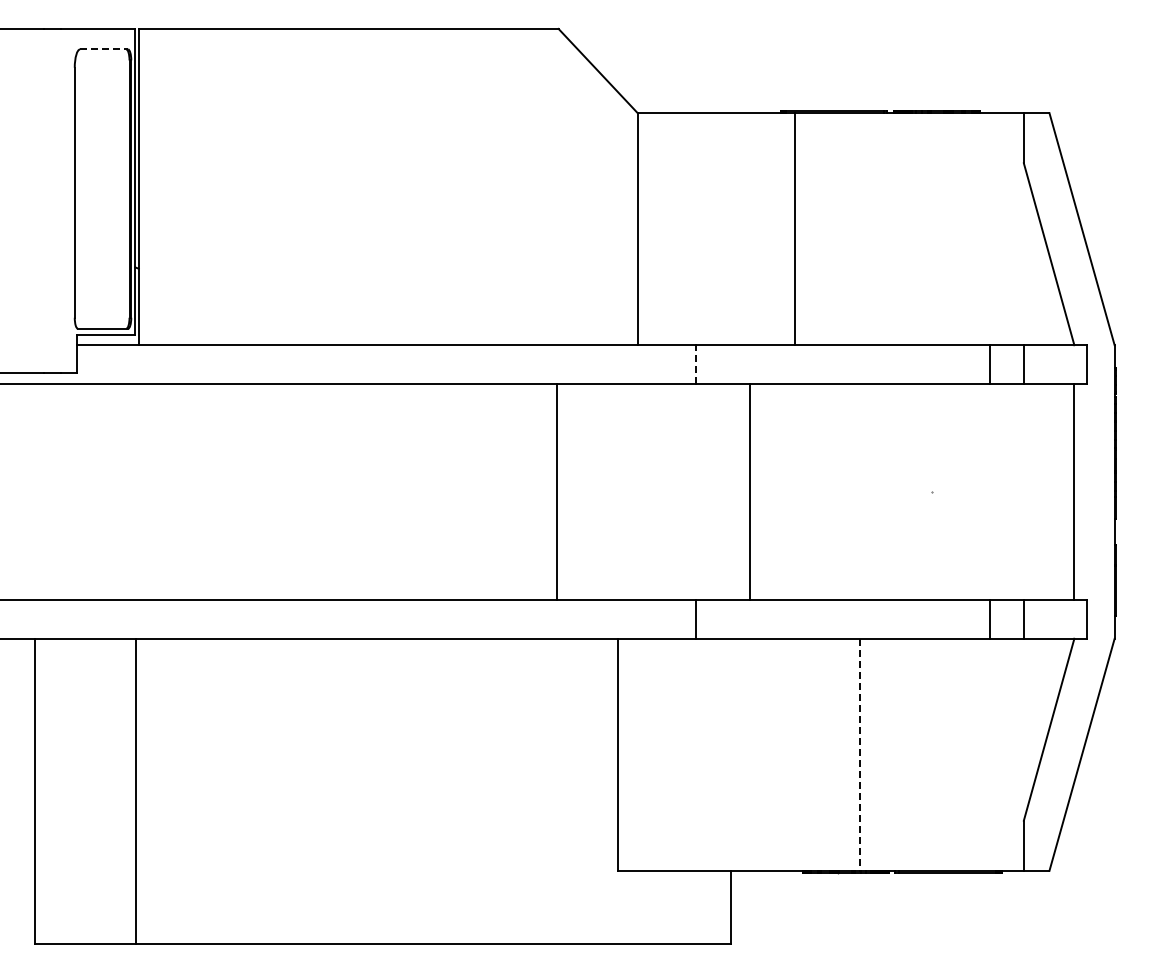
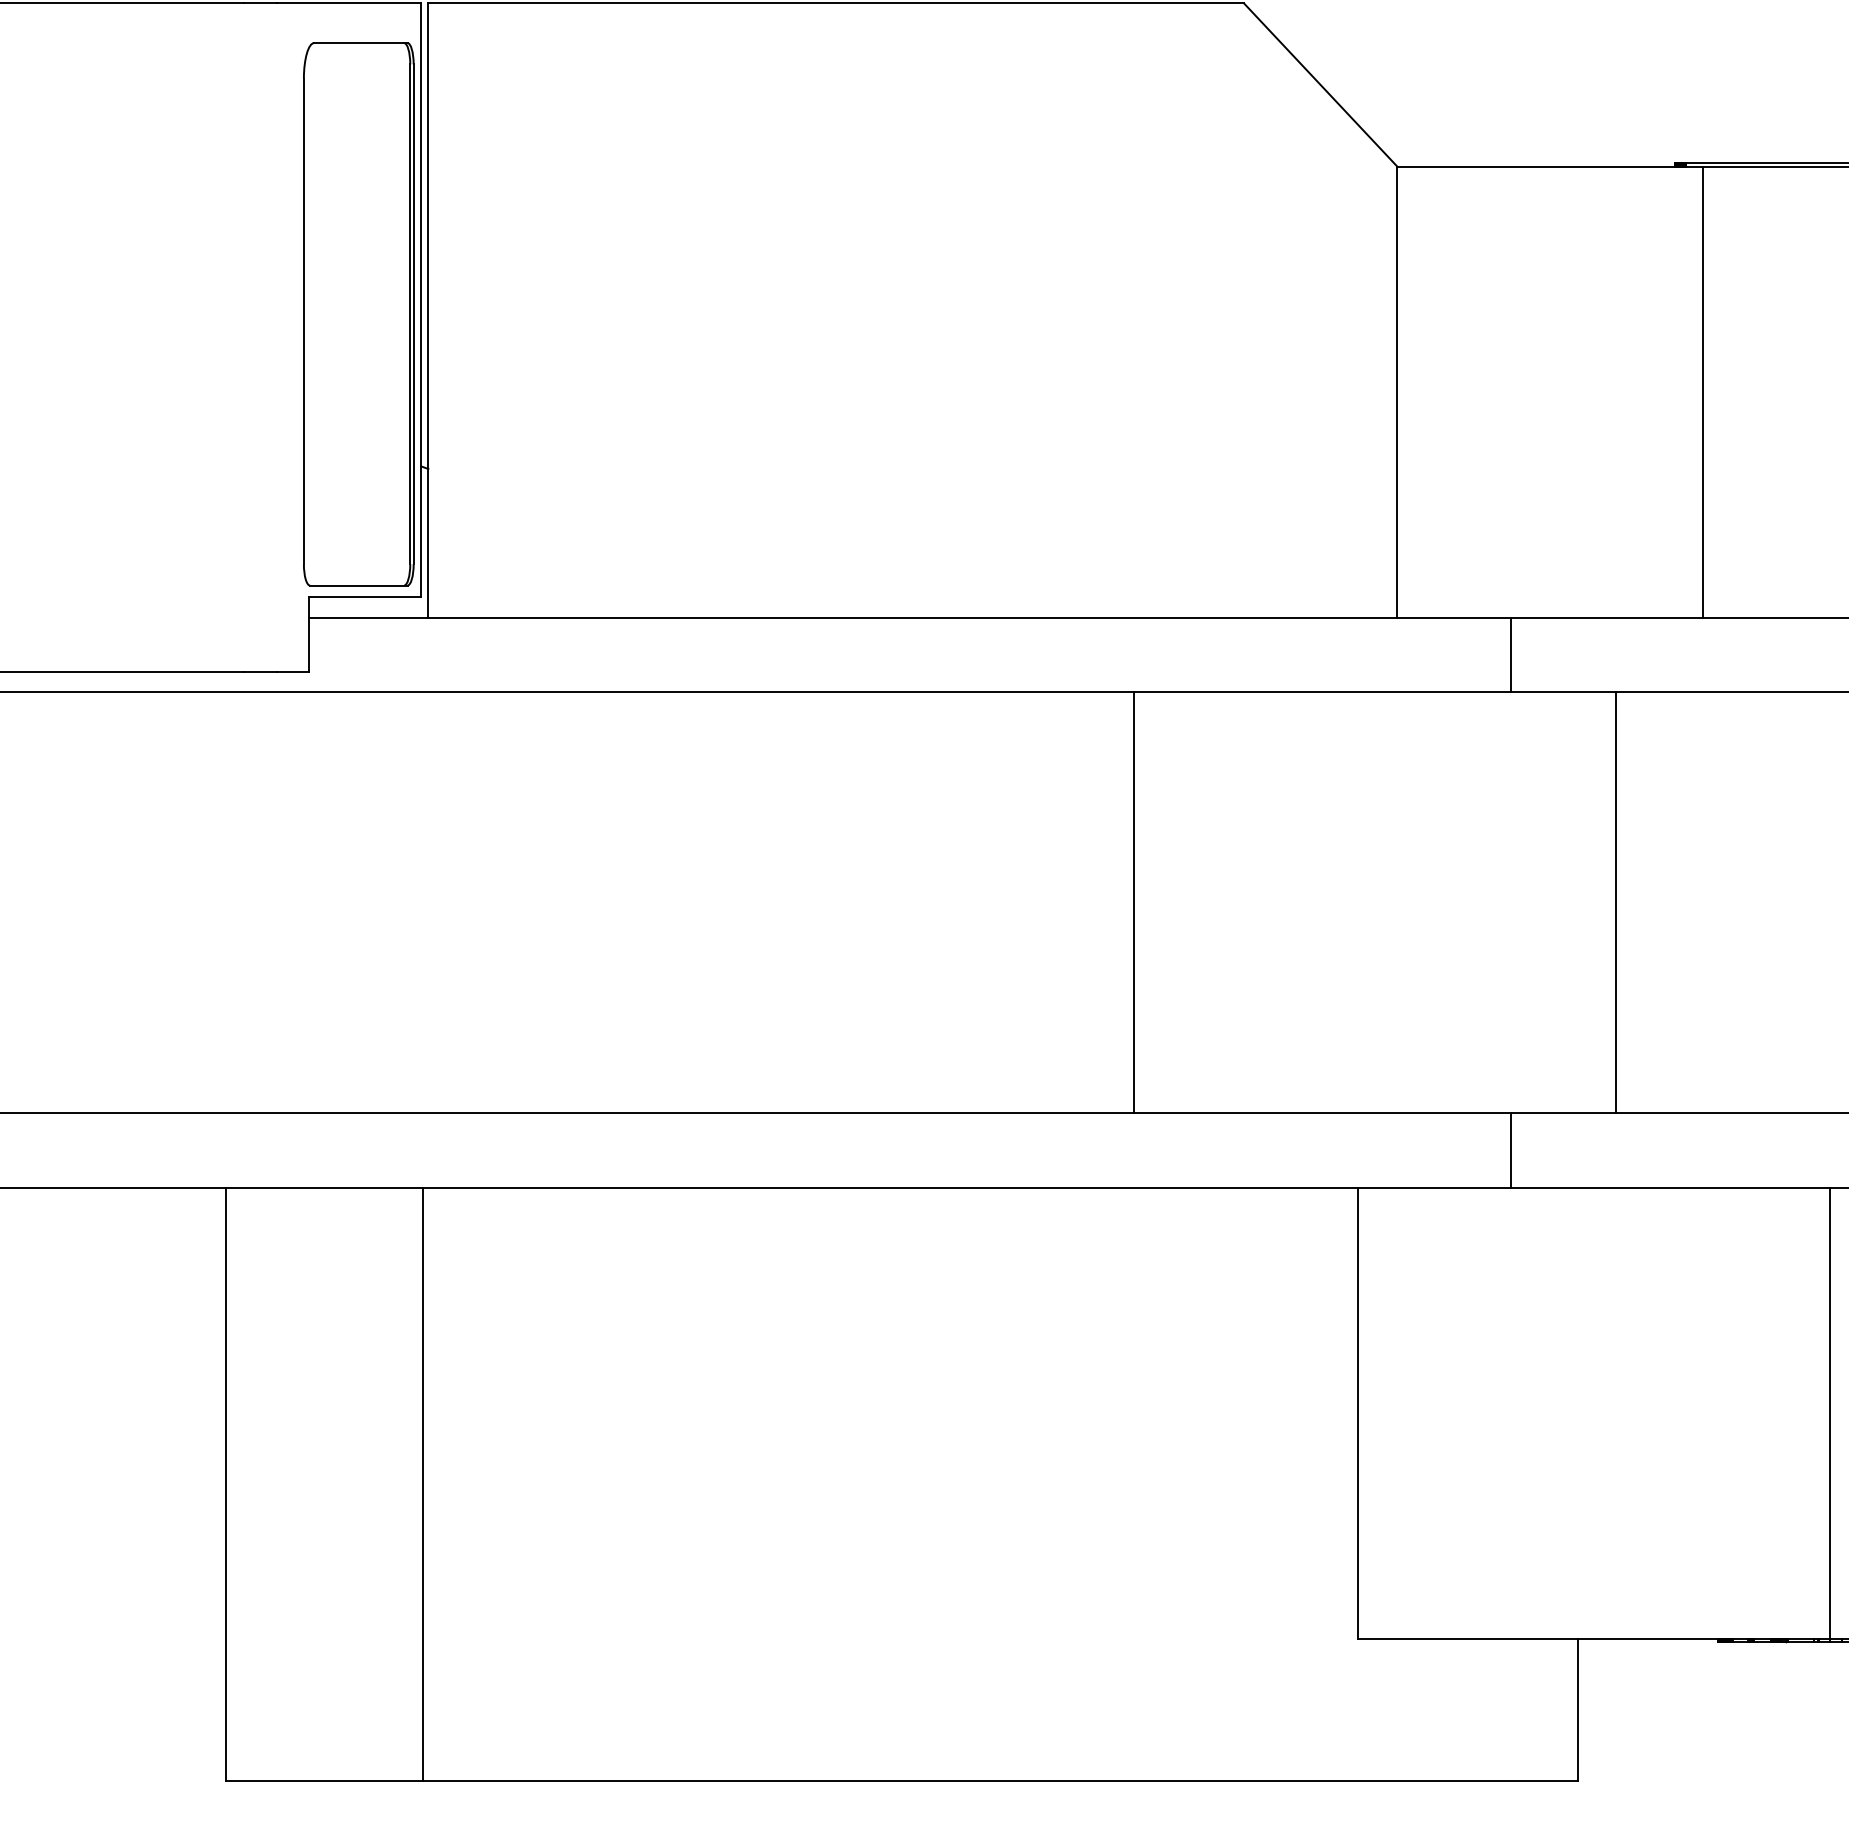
line: (104, 49) -> (361, 43), dashed -> solid
line: (695, 363) -> (1509, 653), dashed -> solid
line: (557, 491) -> (1134, 901), moved
line: (860, 755) -> (1830, 1414), dashed -> solid

